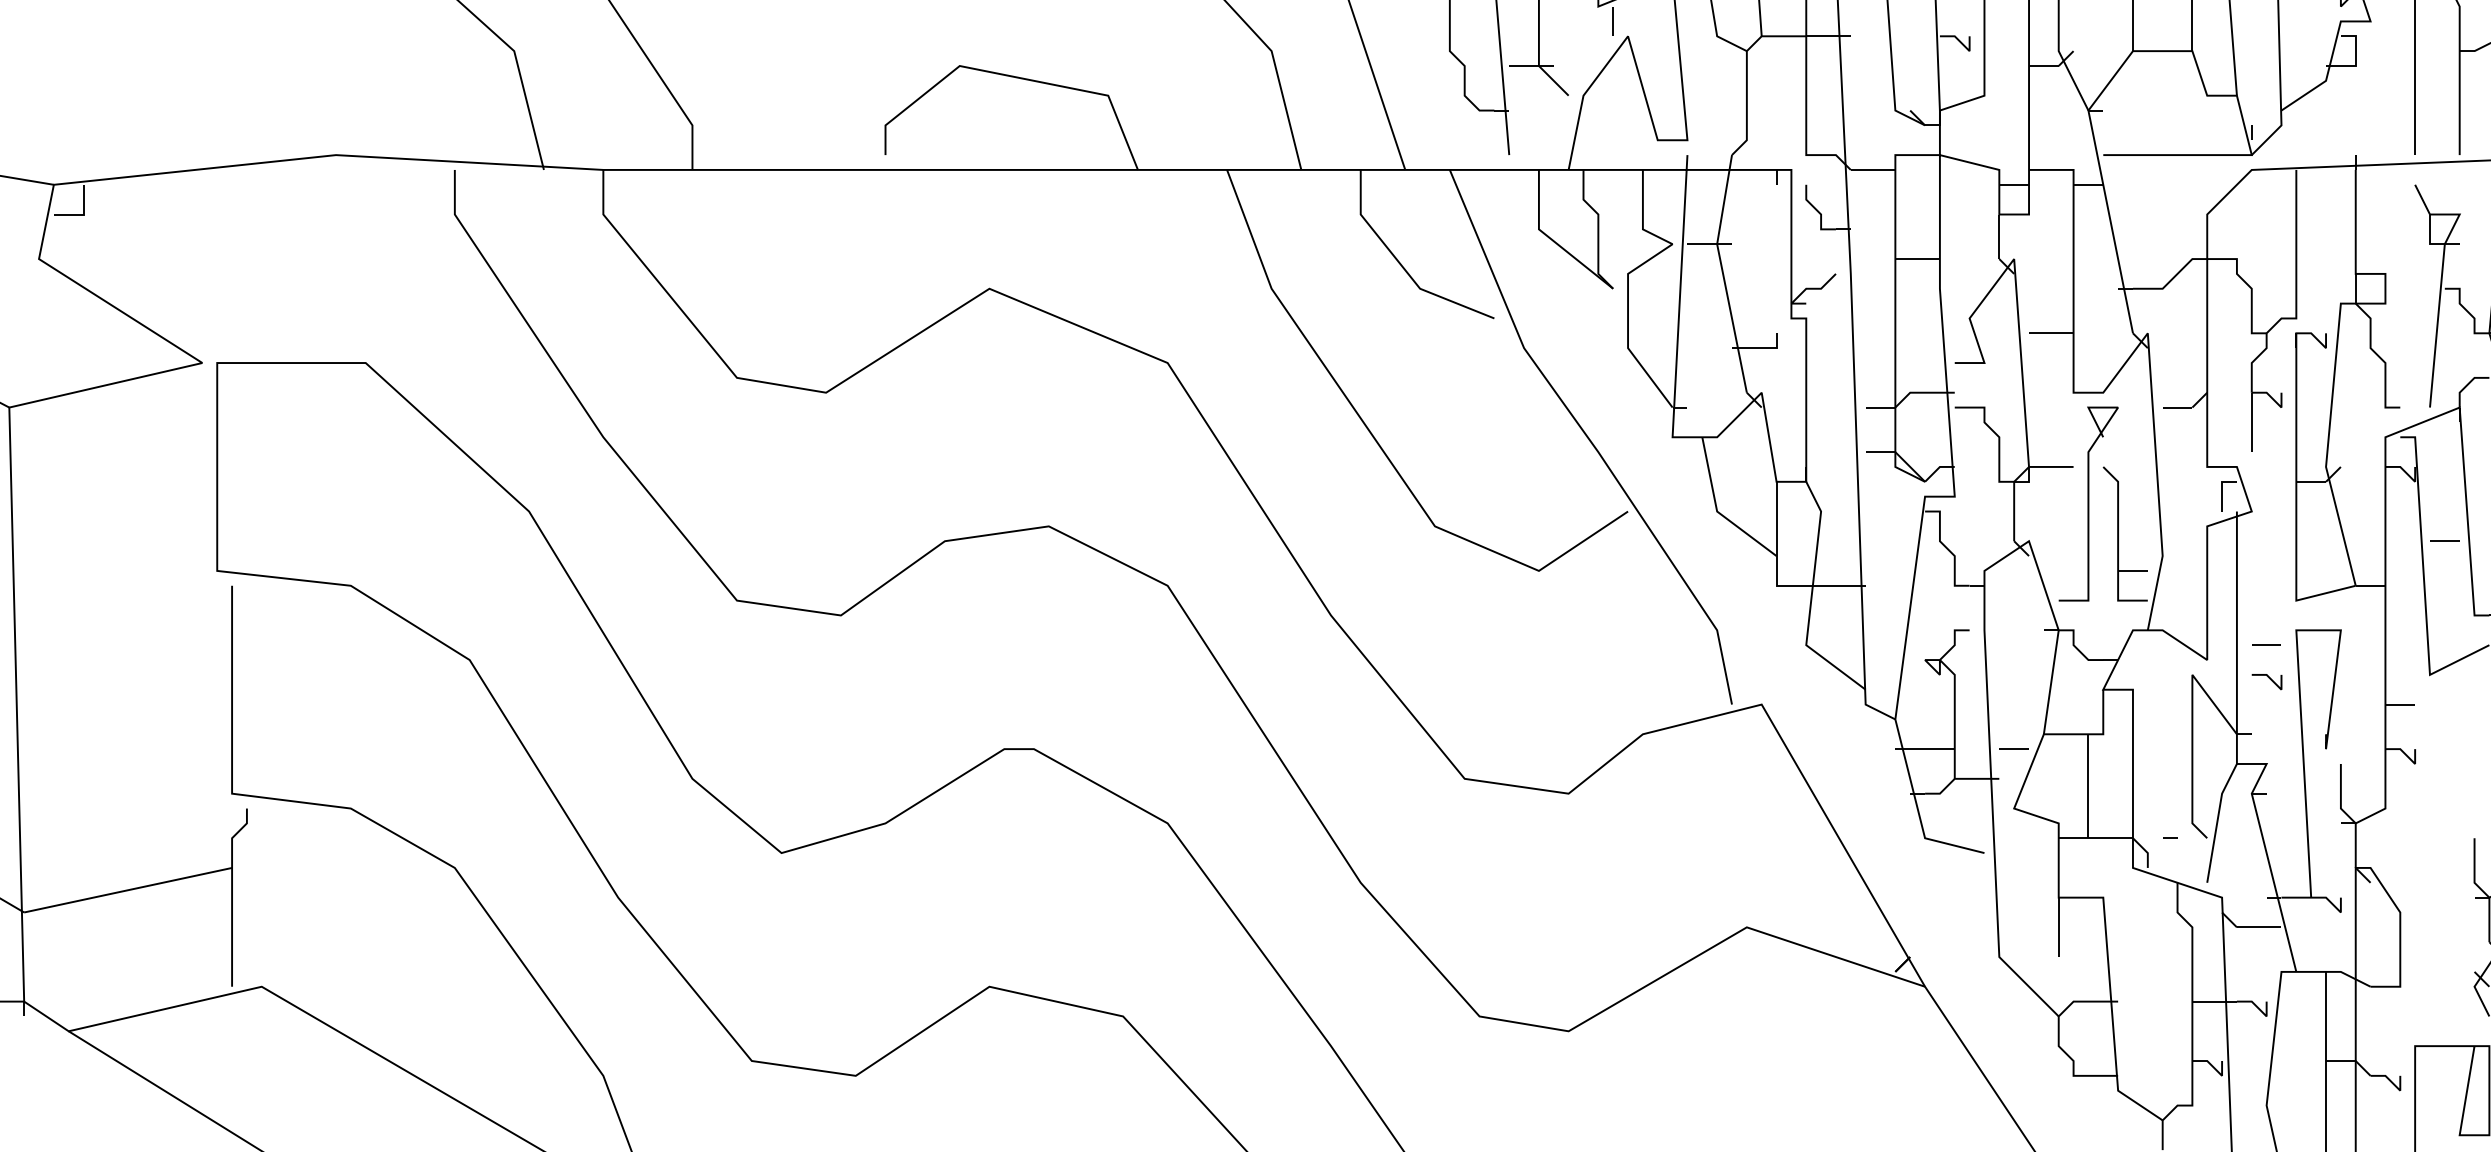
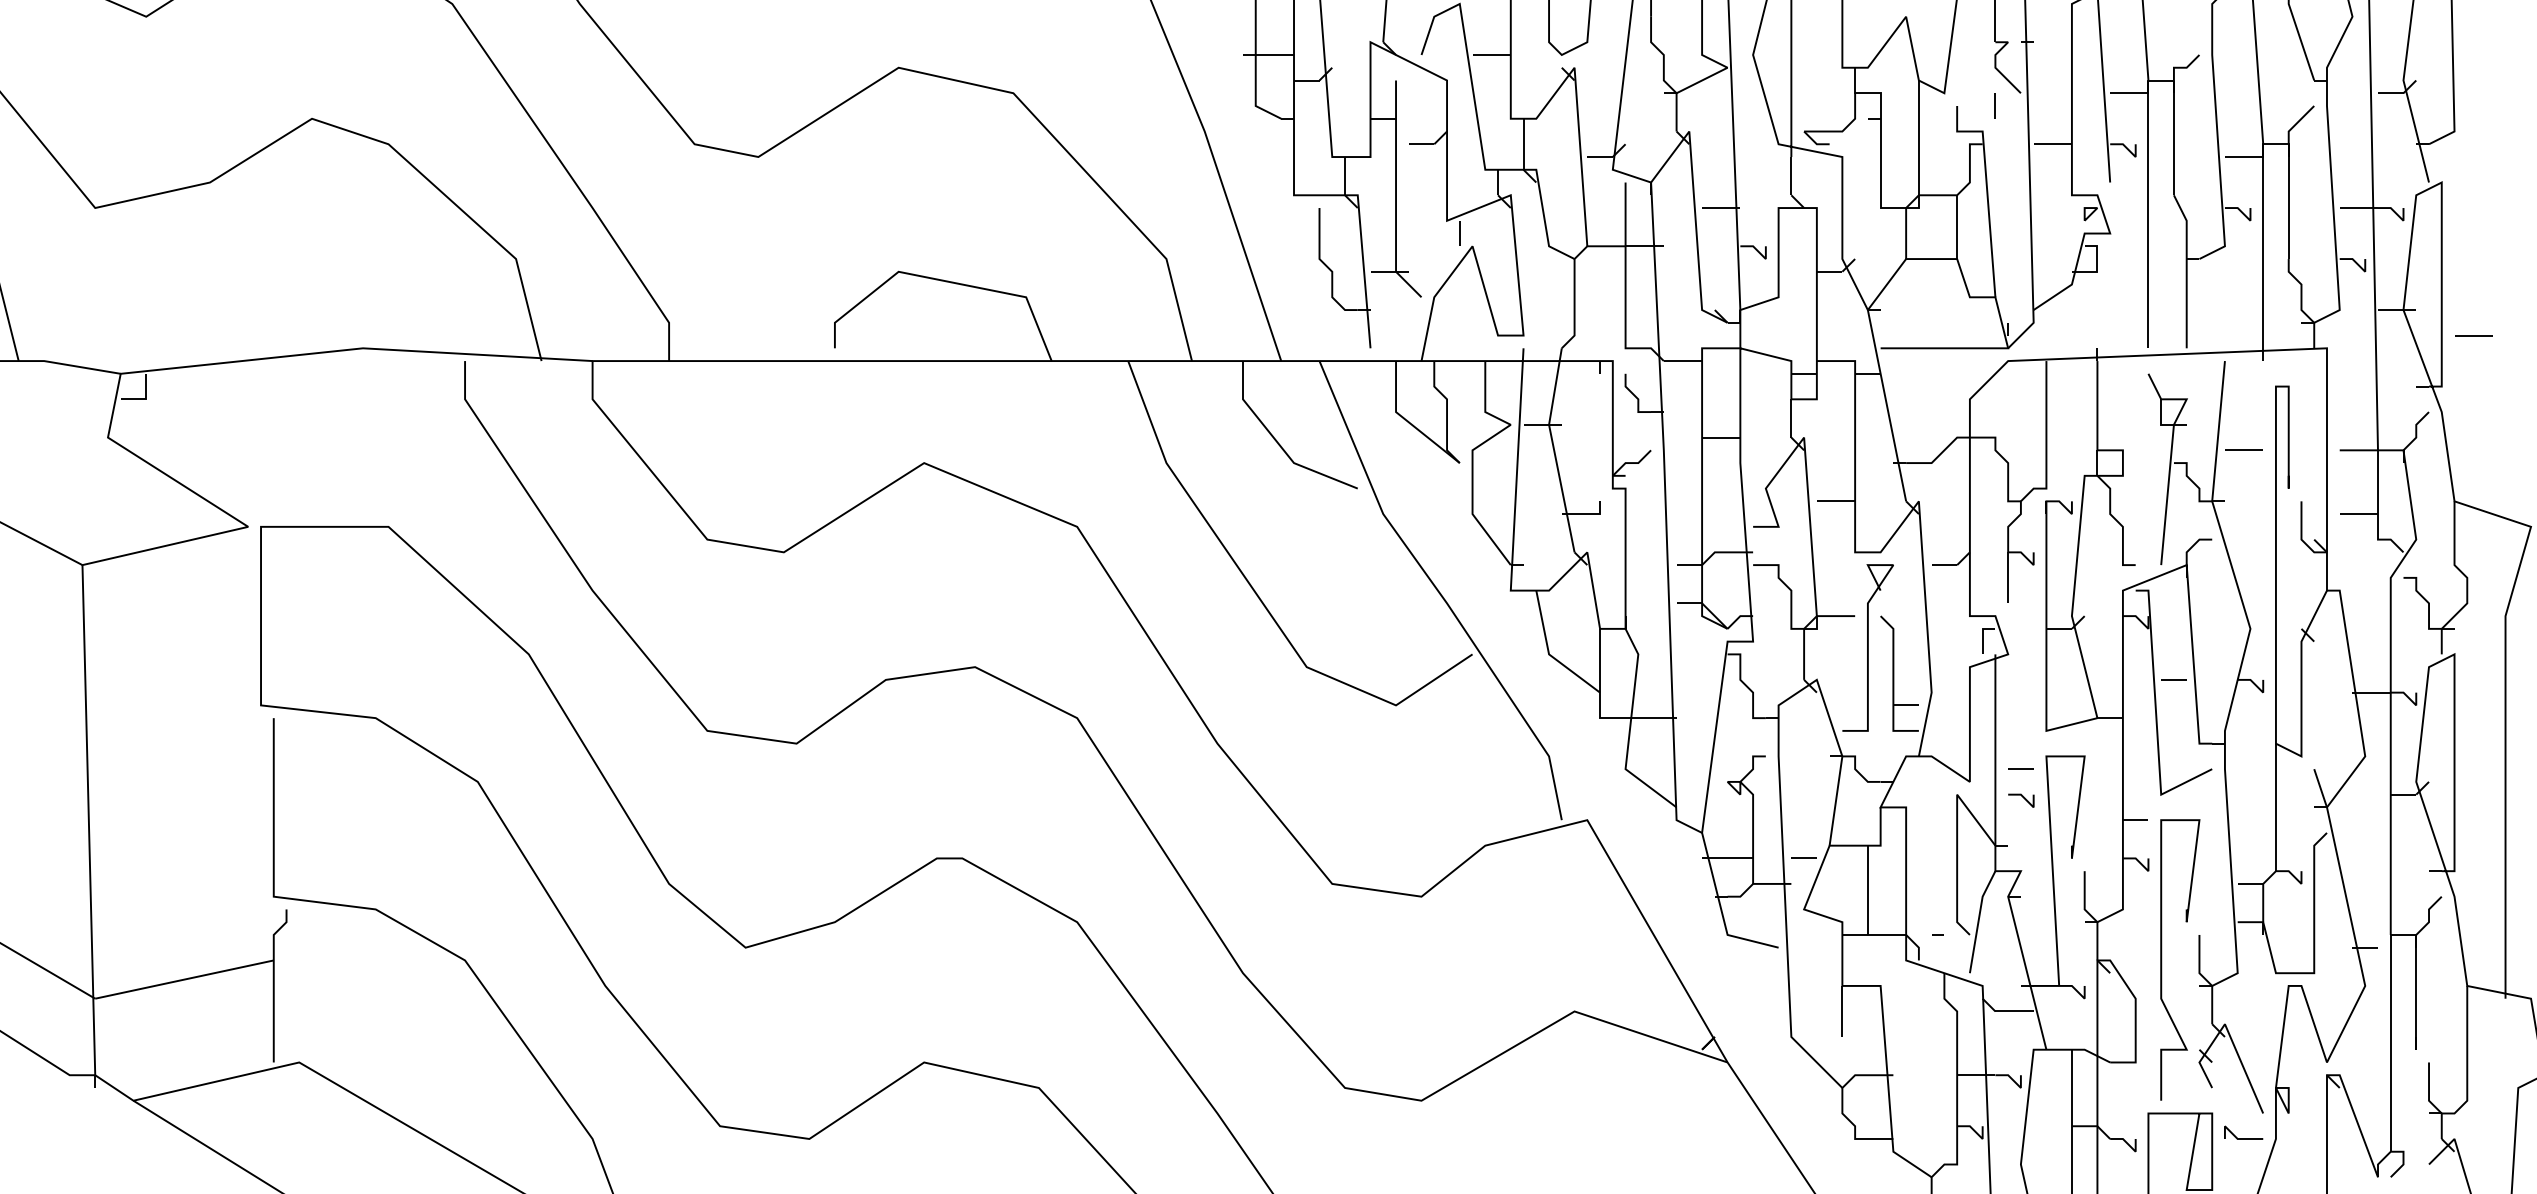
curve: (2431, 866) -> (2162, 959), added

